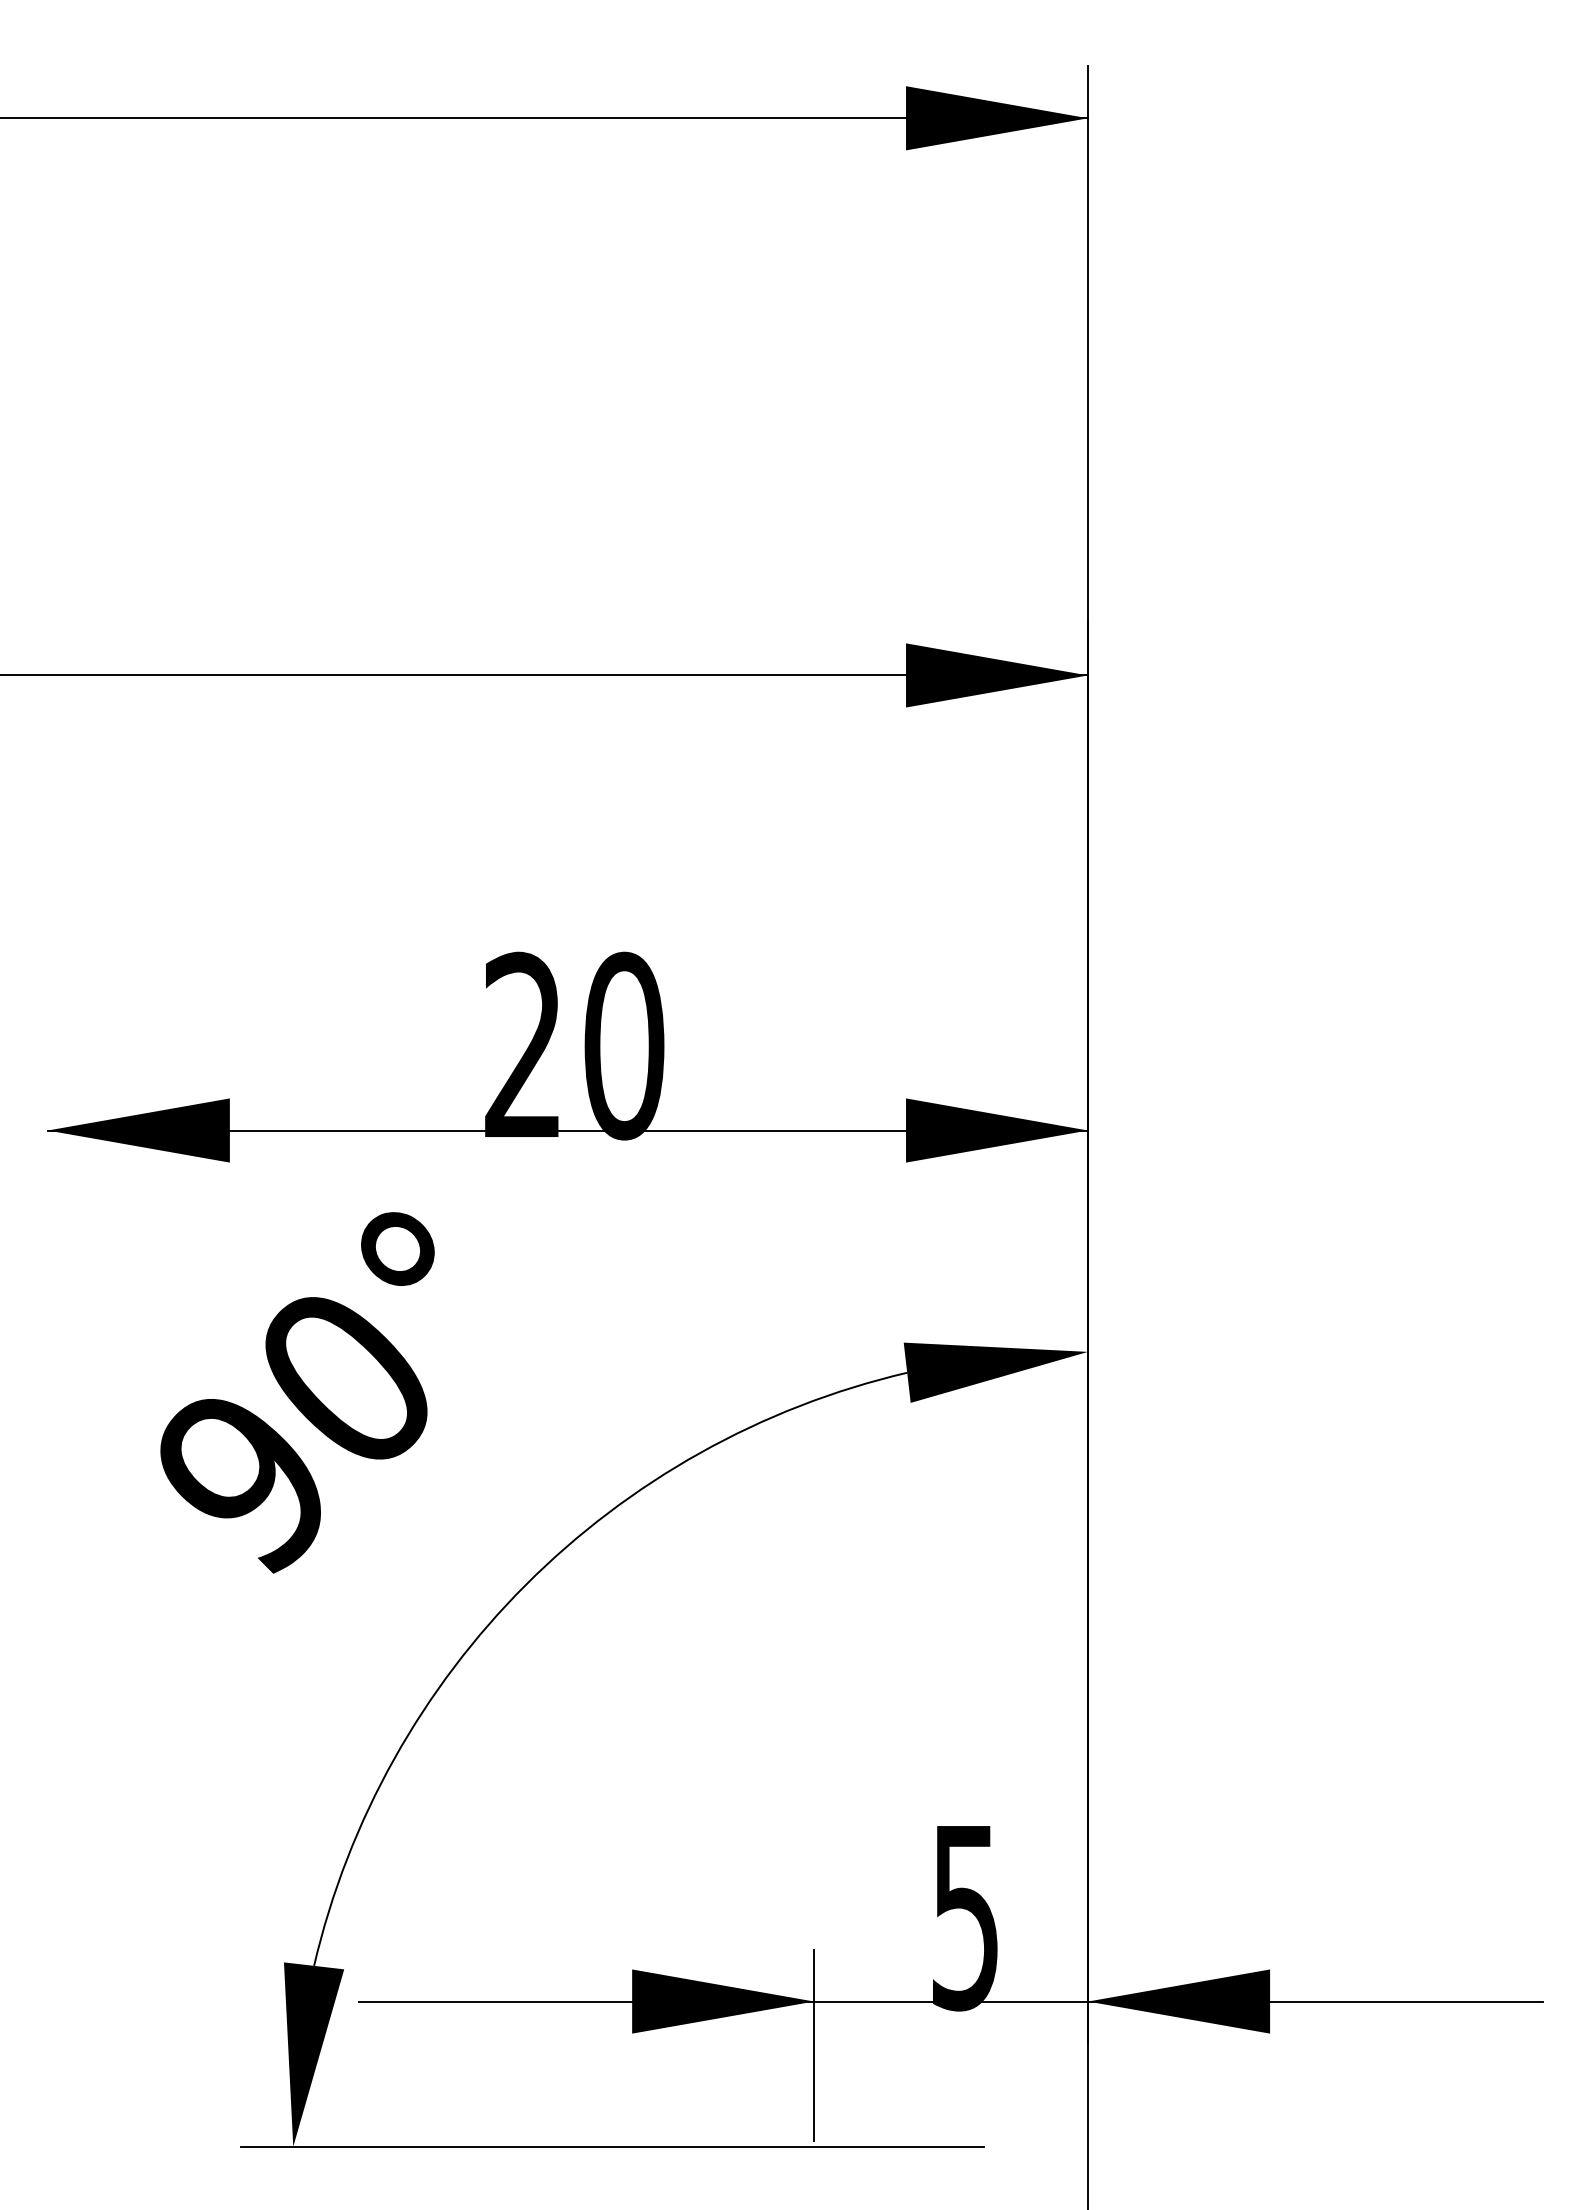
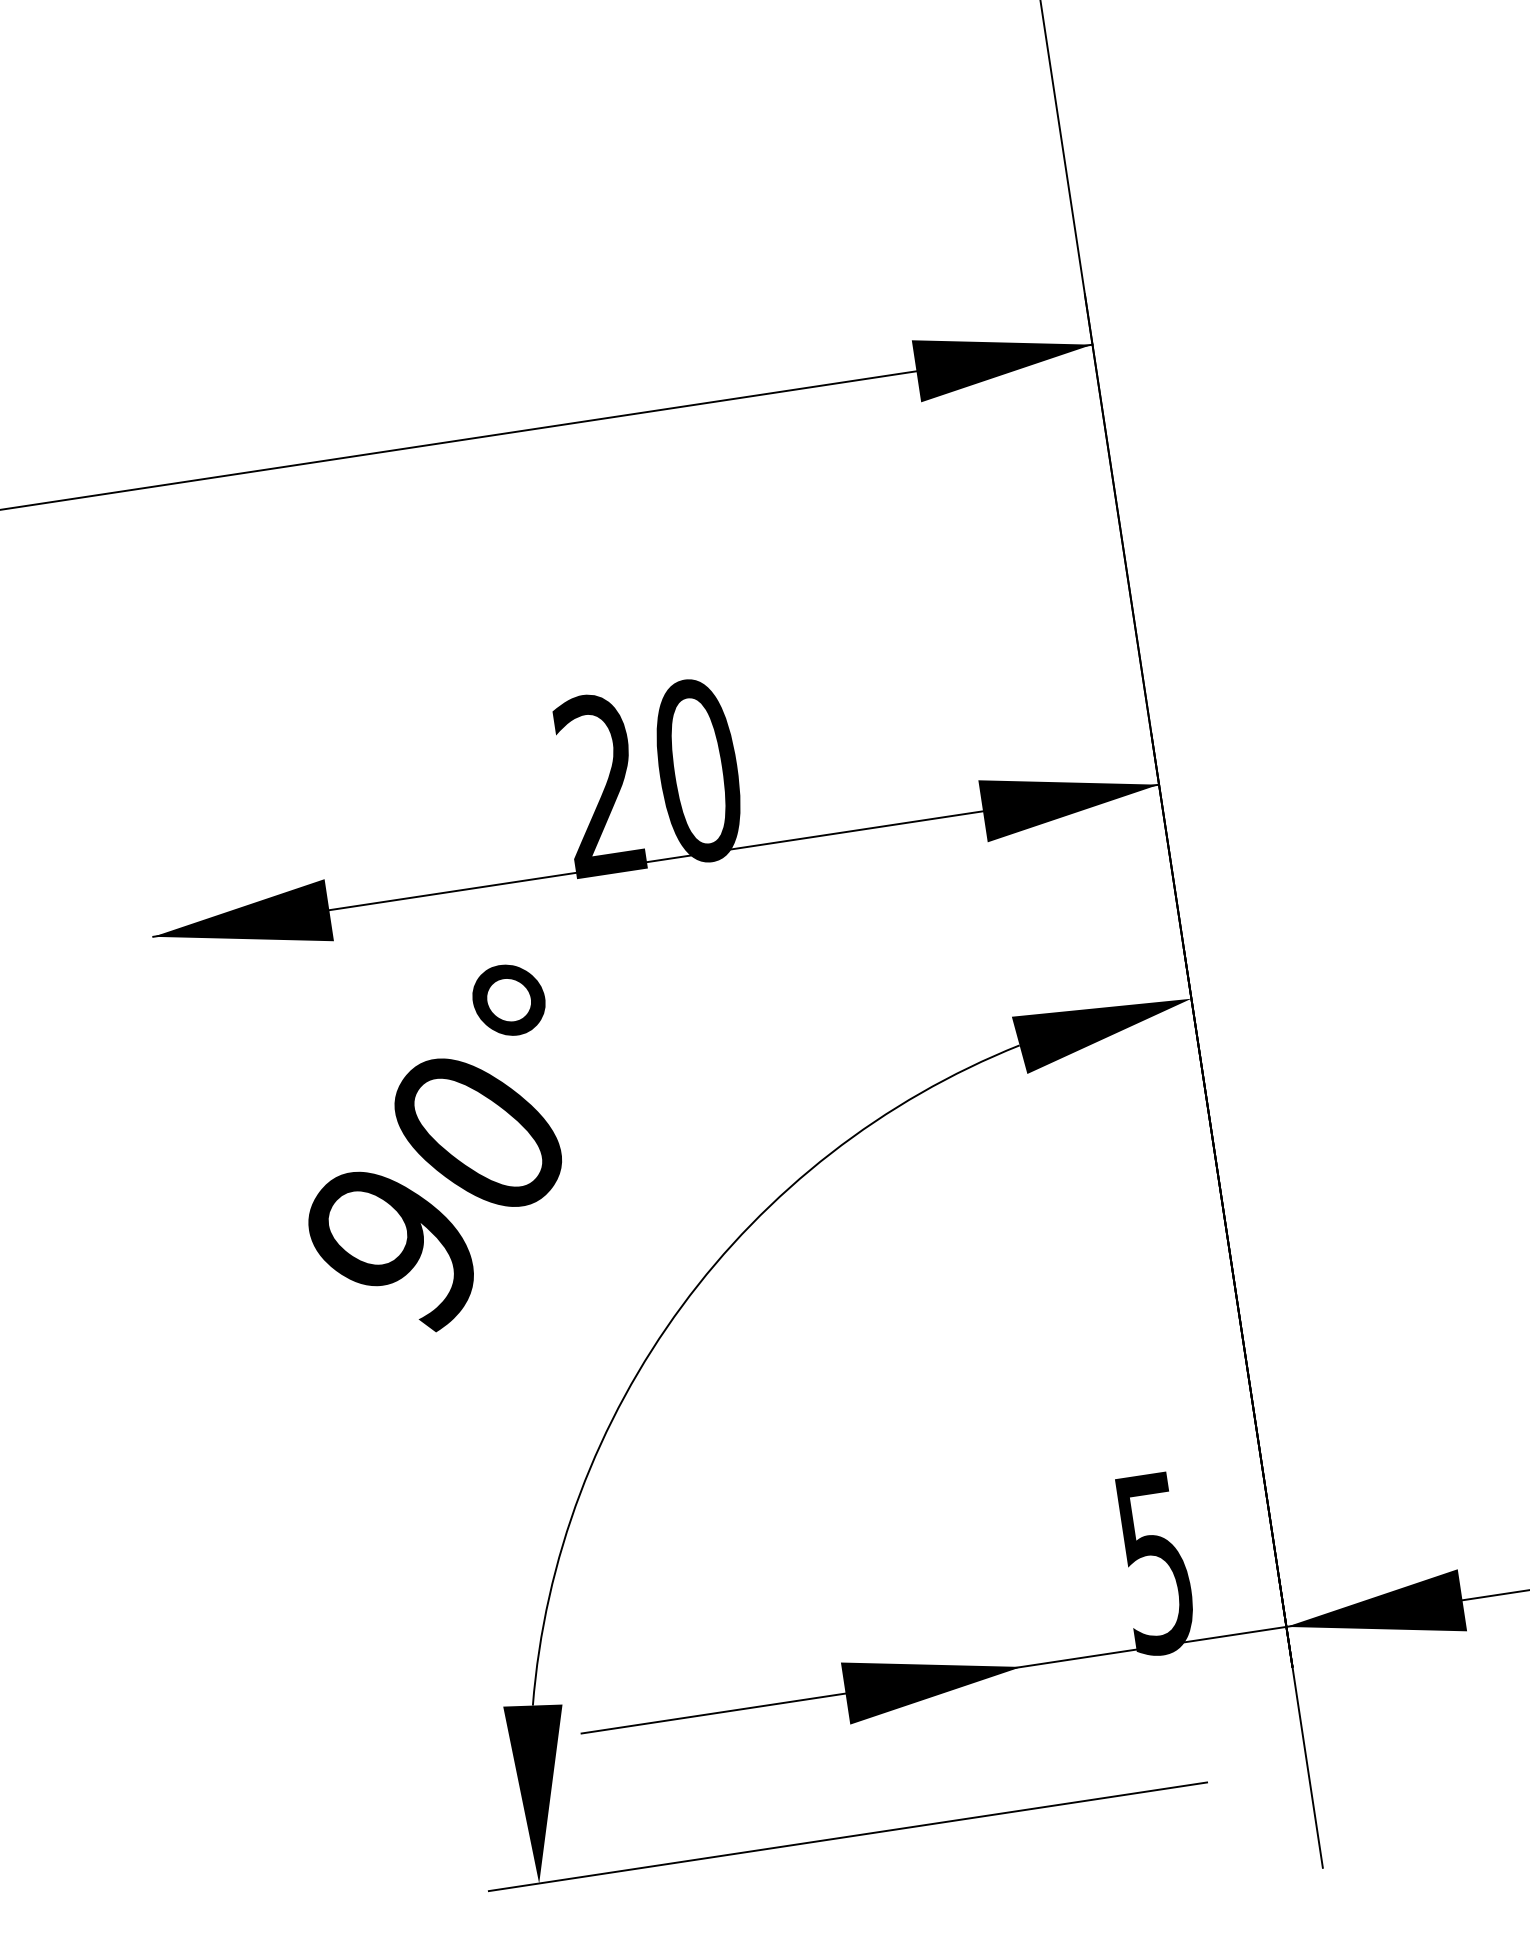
line: (814, 2045) -> (1028, 1709), removed

